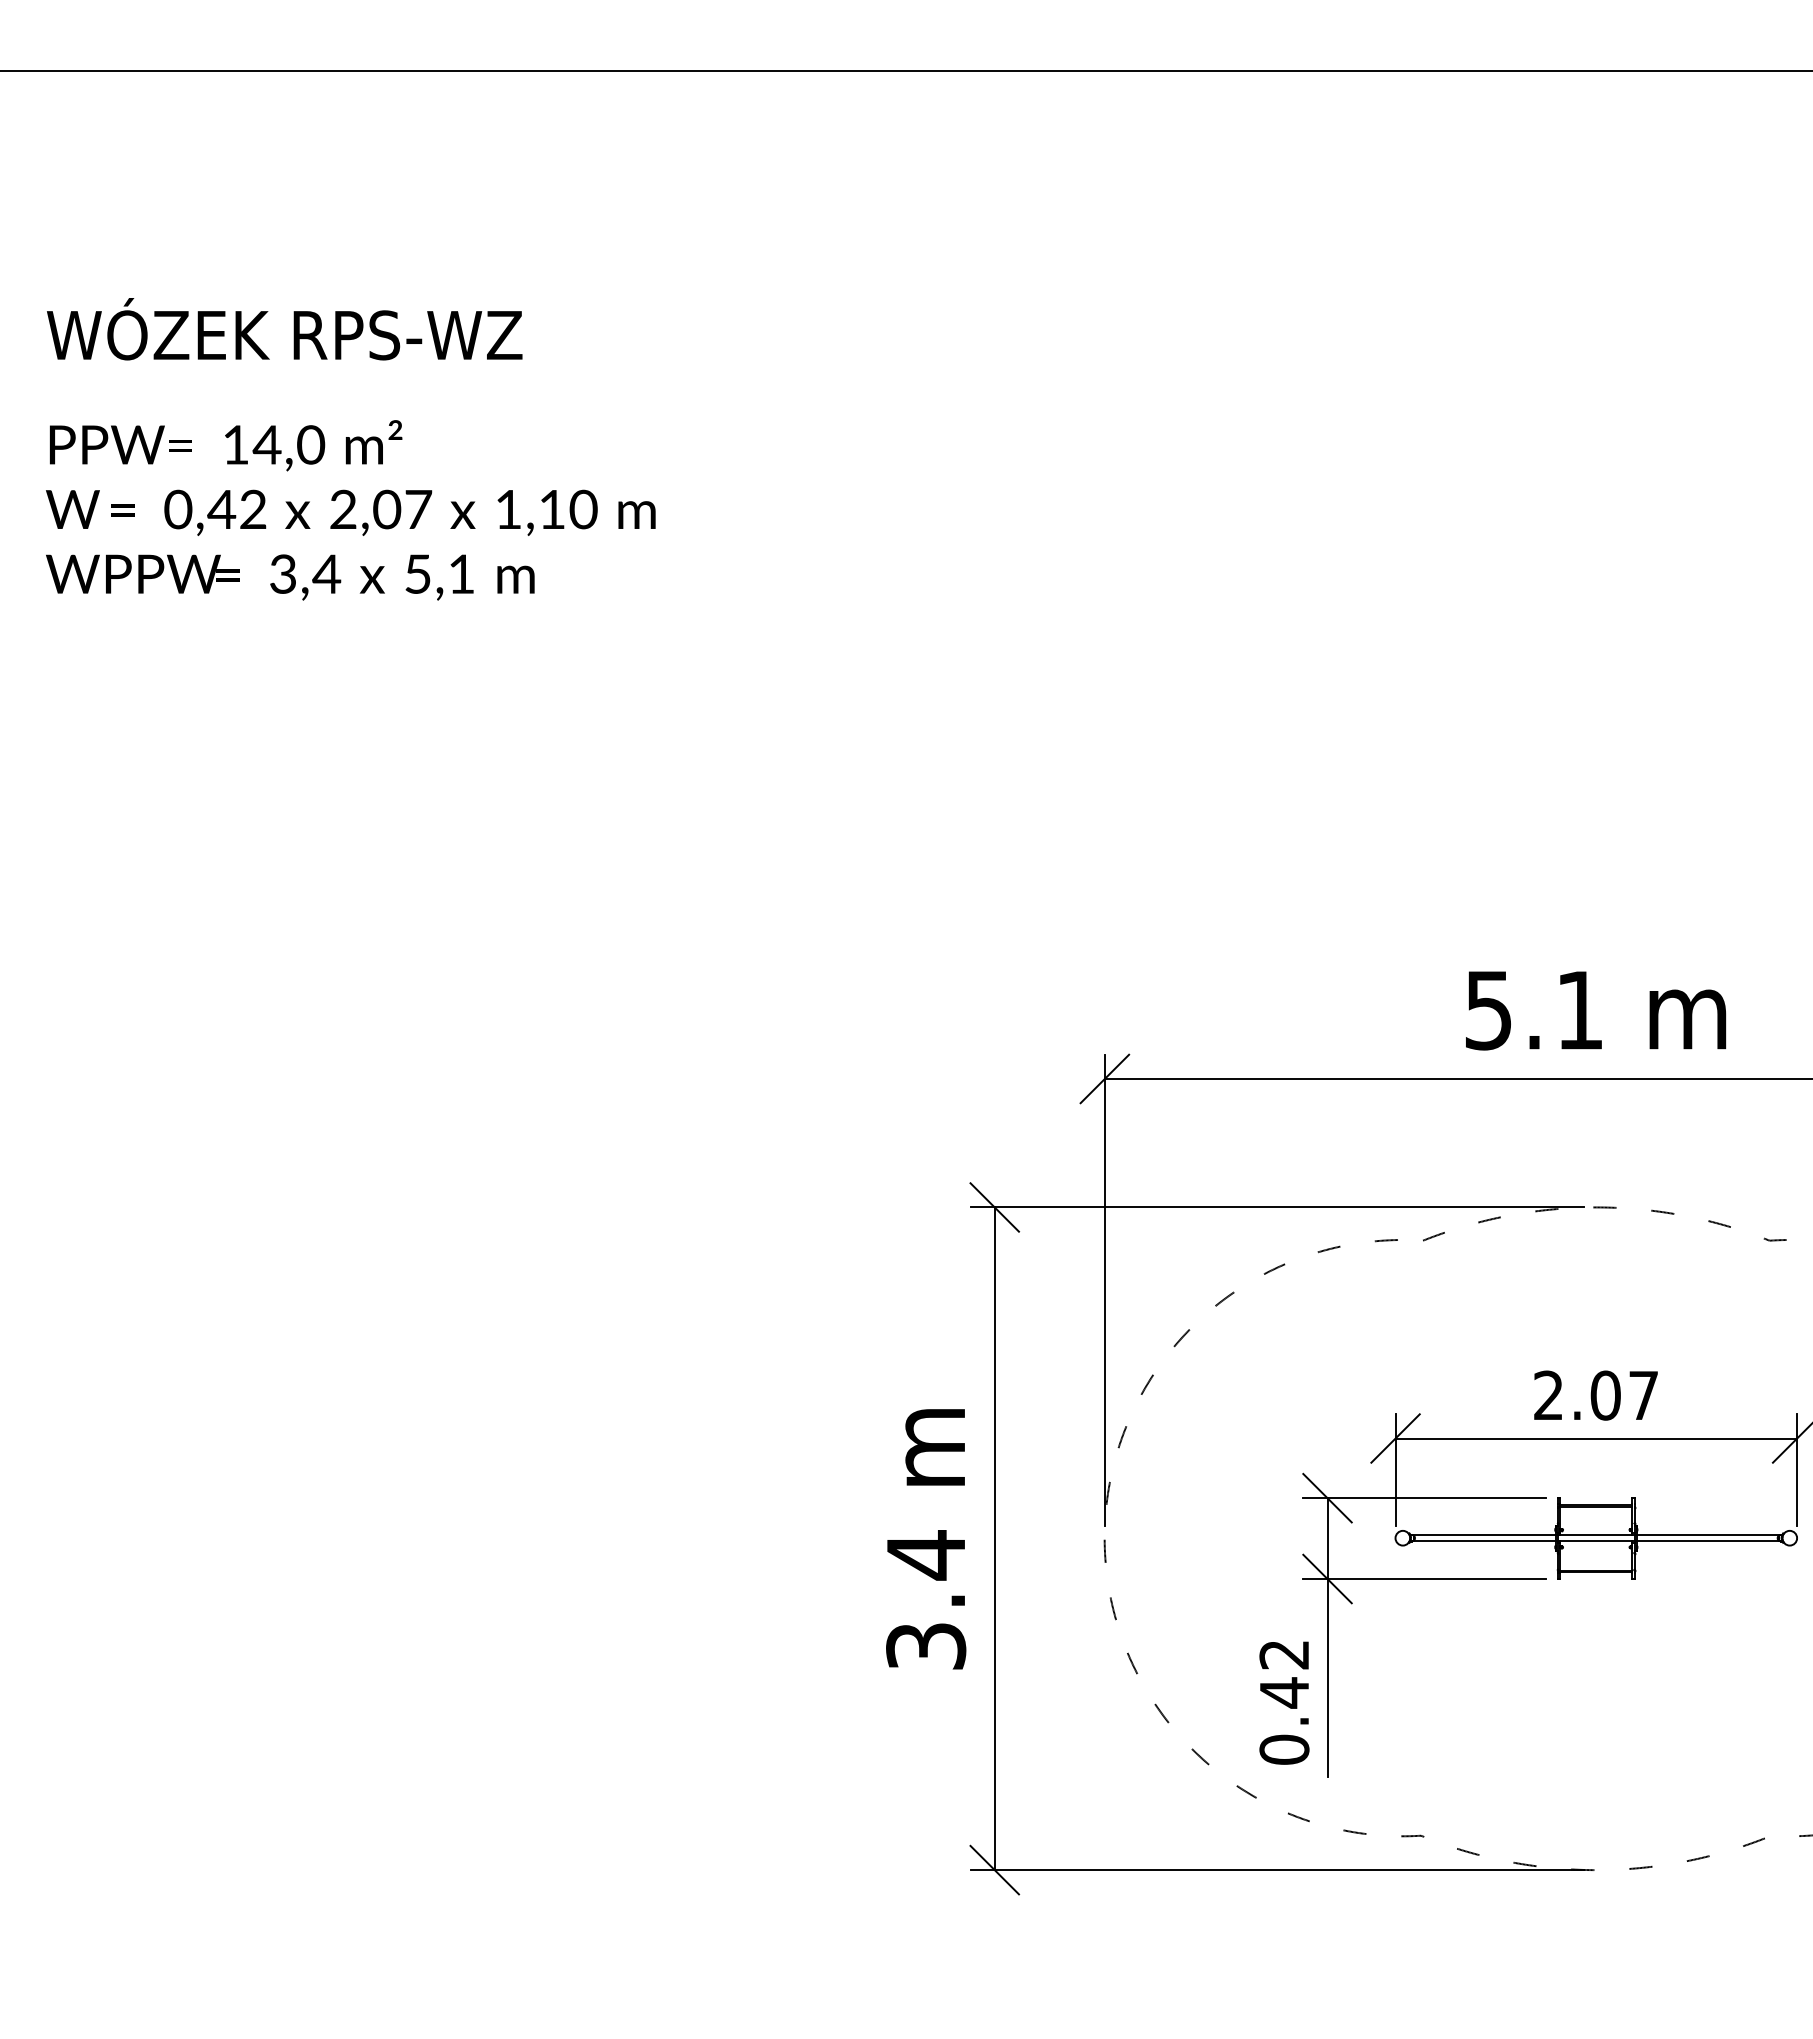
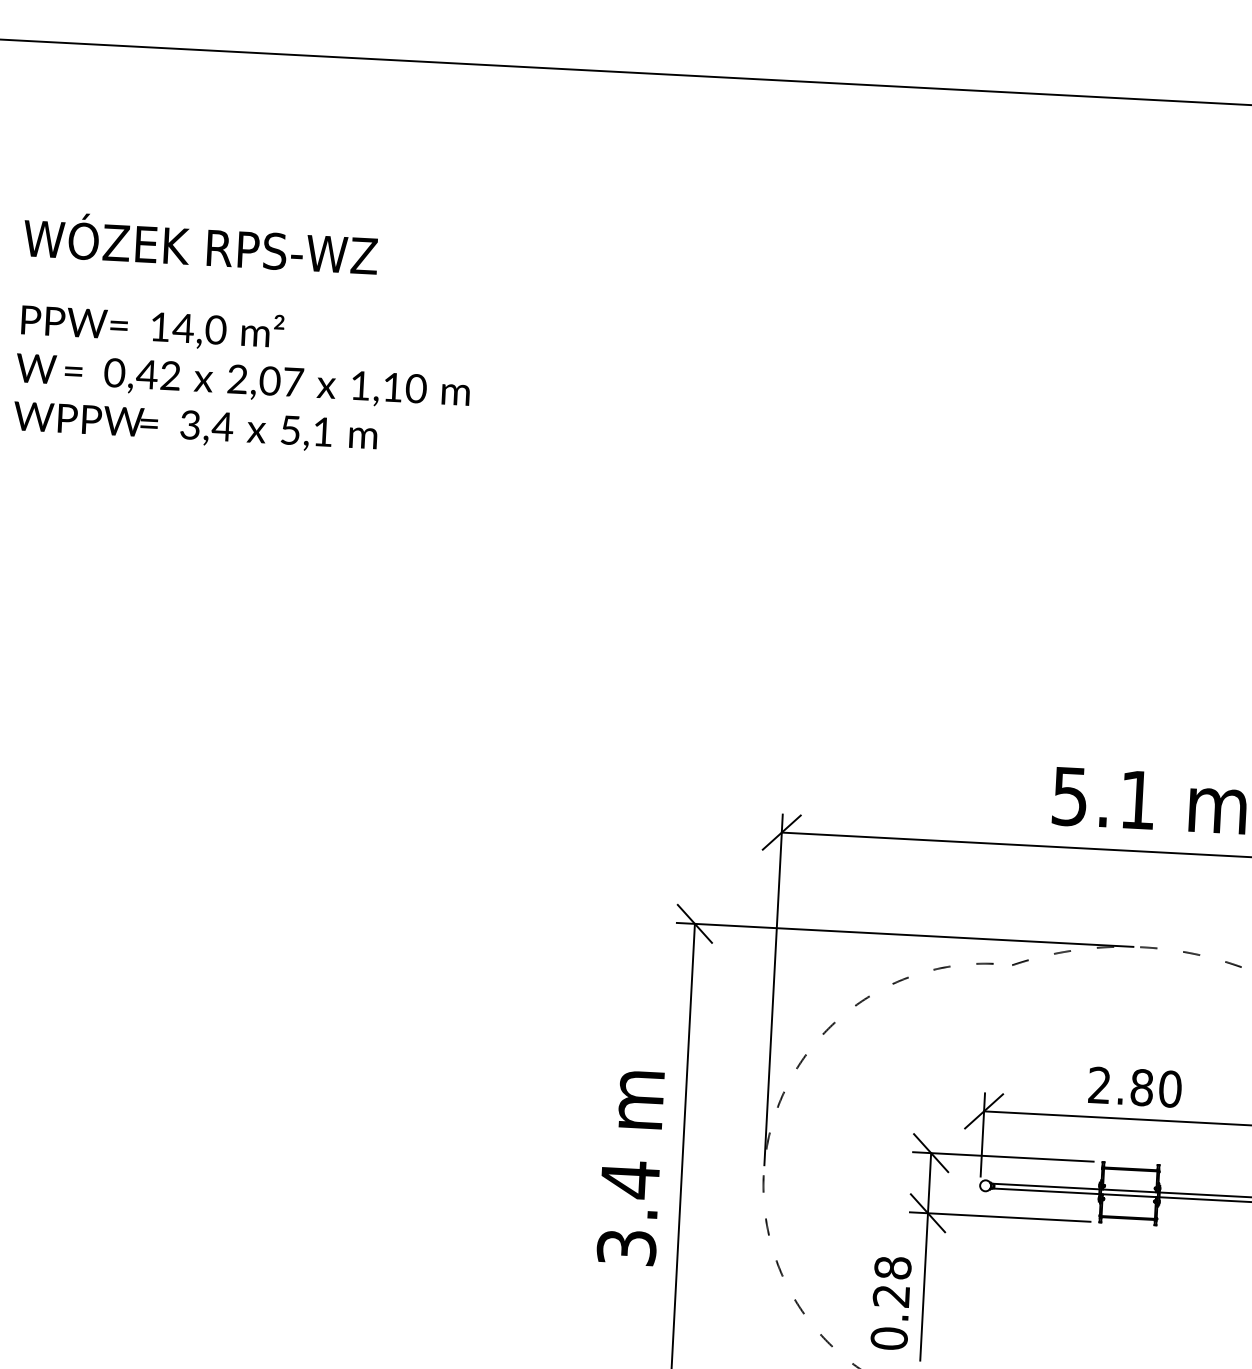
text: (1624, 1395) -> (1156, 1088), 2.07 -> 2.80
text: (1284, 1673) -> (892, 1281), 0.42 -> 0.28

